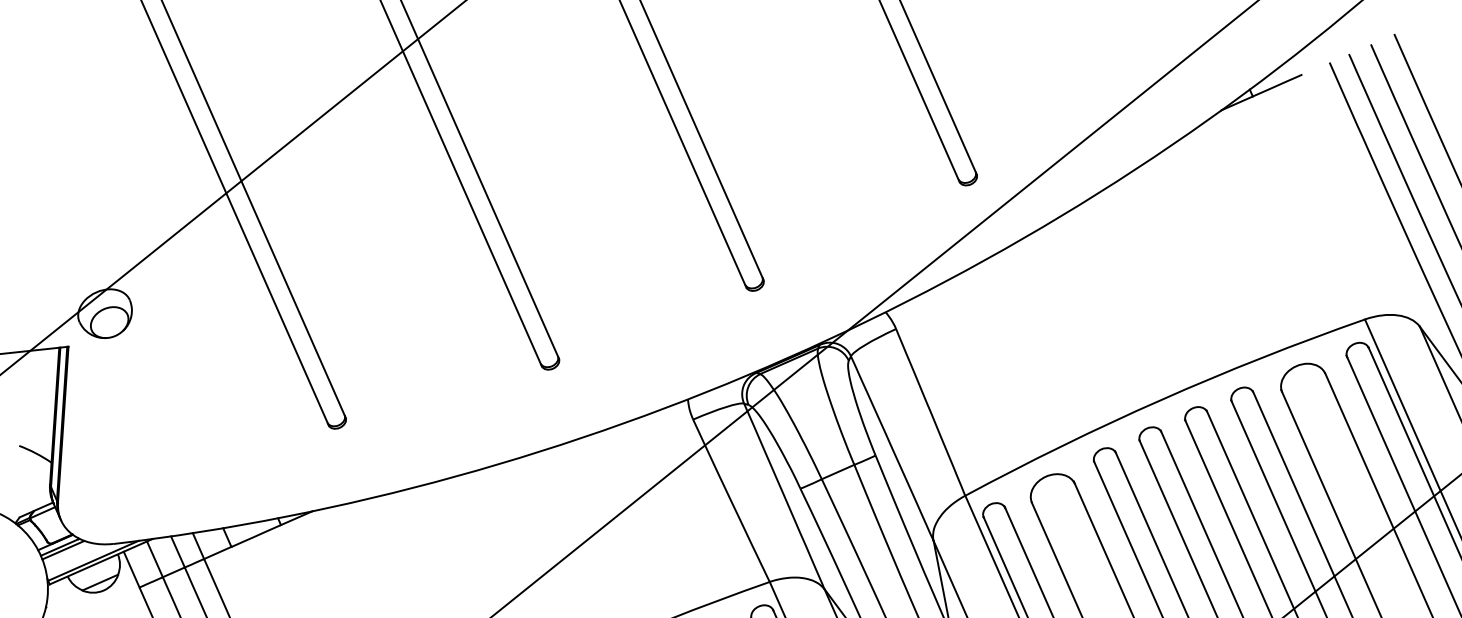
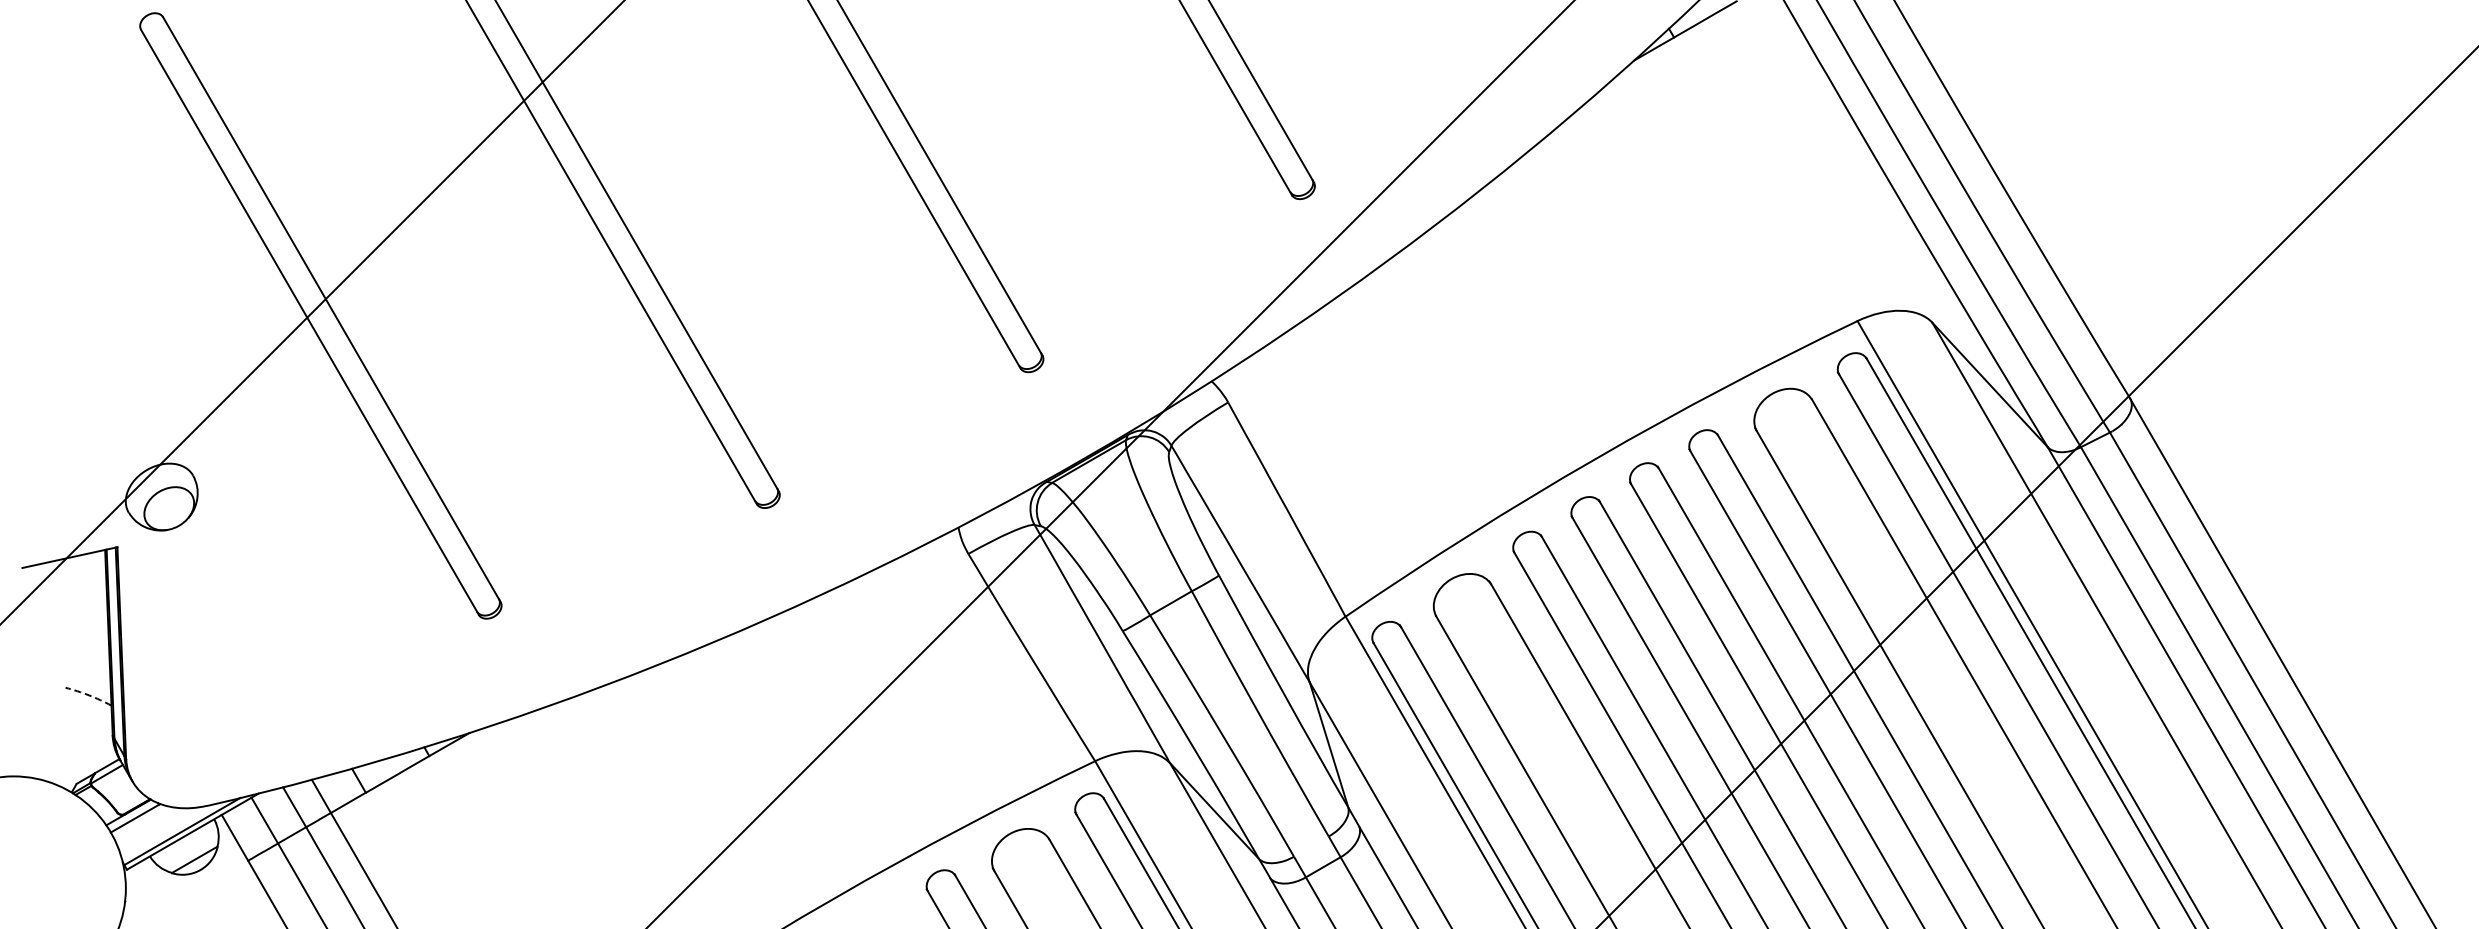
arc: (36, 453) -> (89, 695), solid -> dashed
line: (63, 550) -> (140, 821), removed

